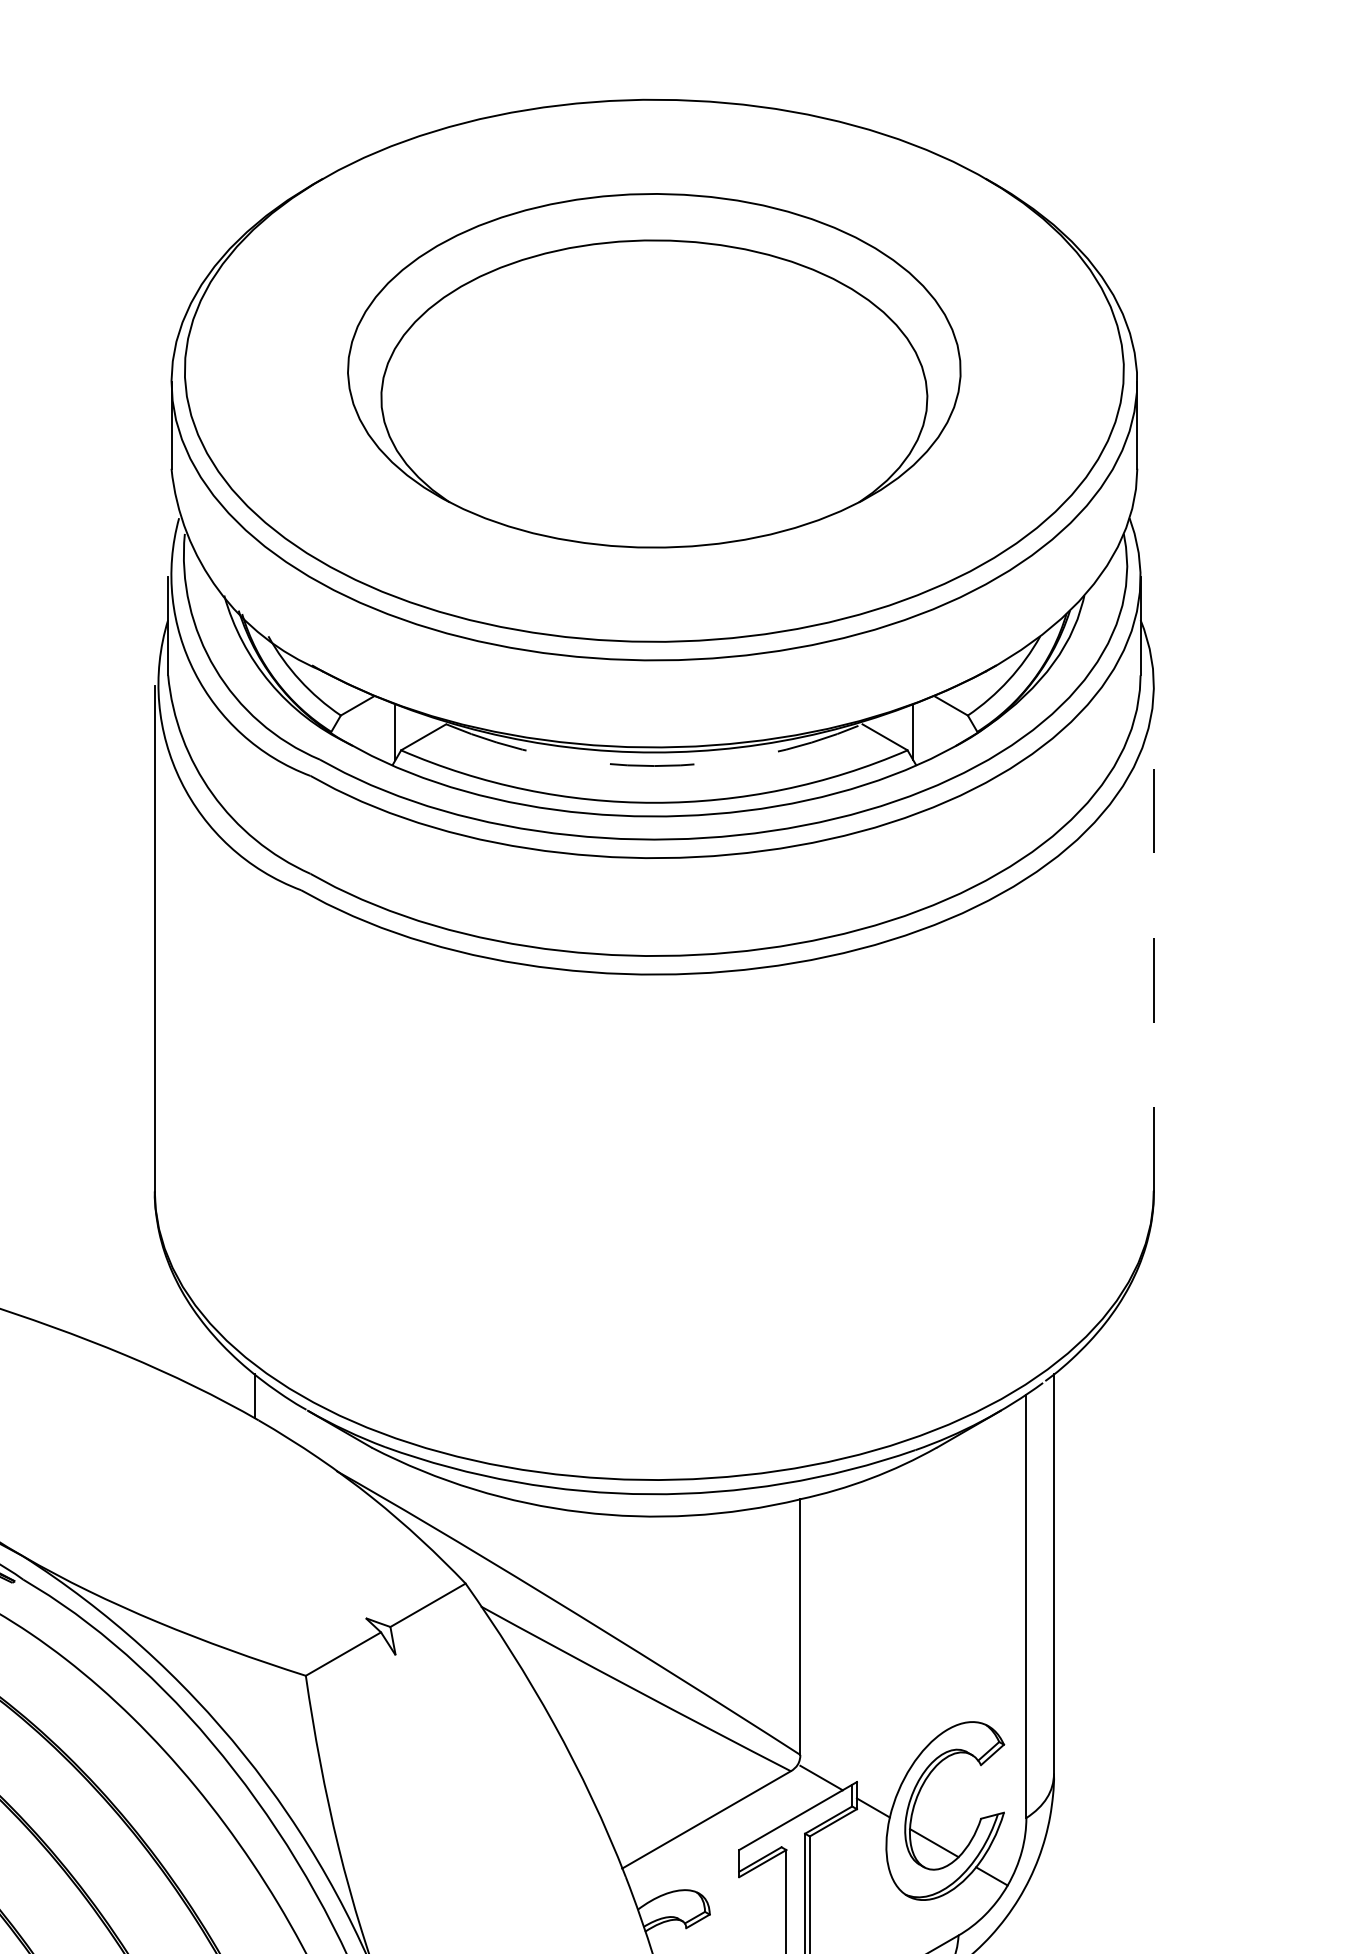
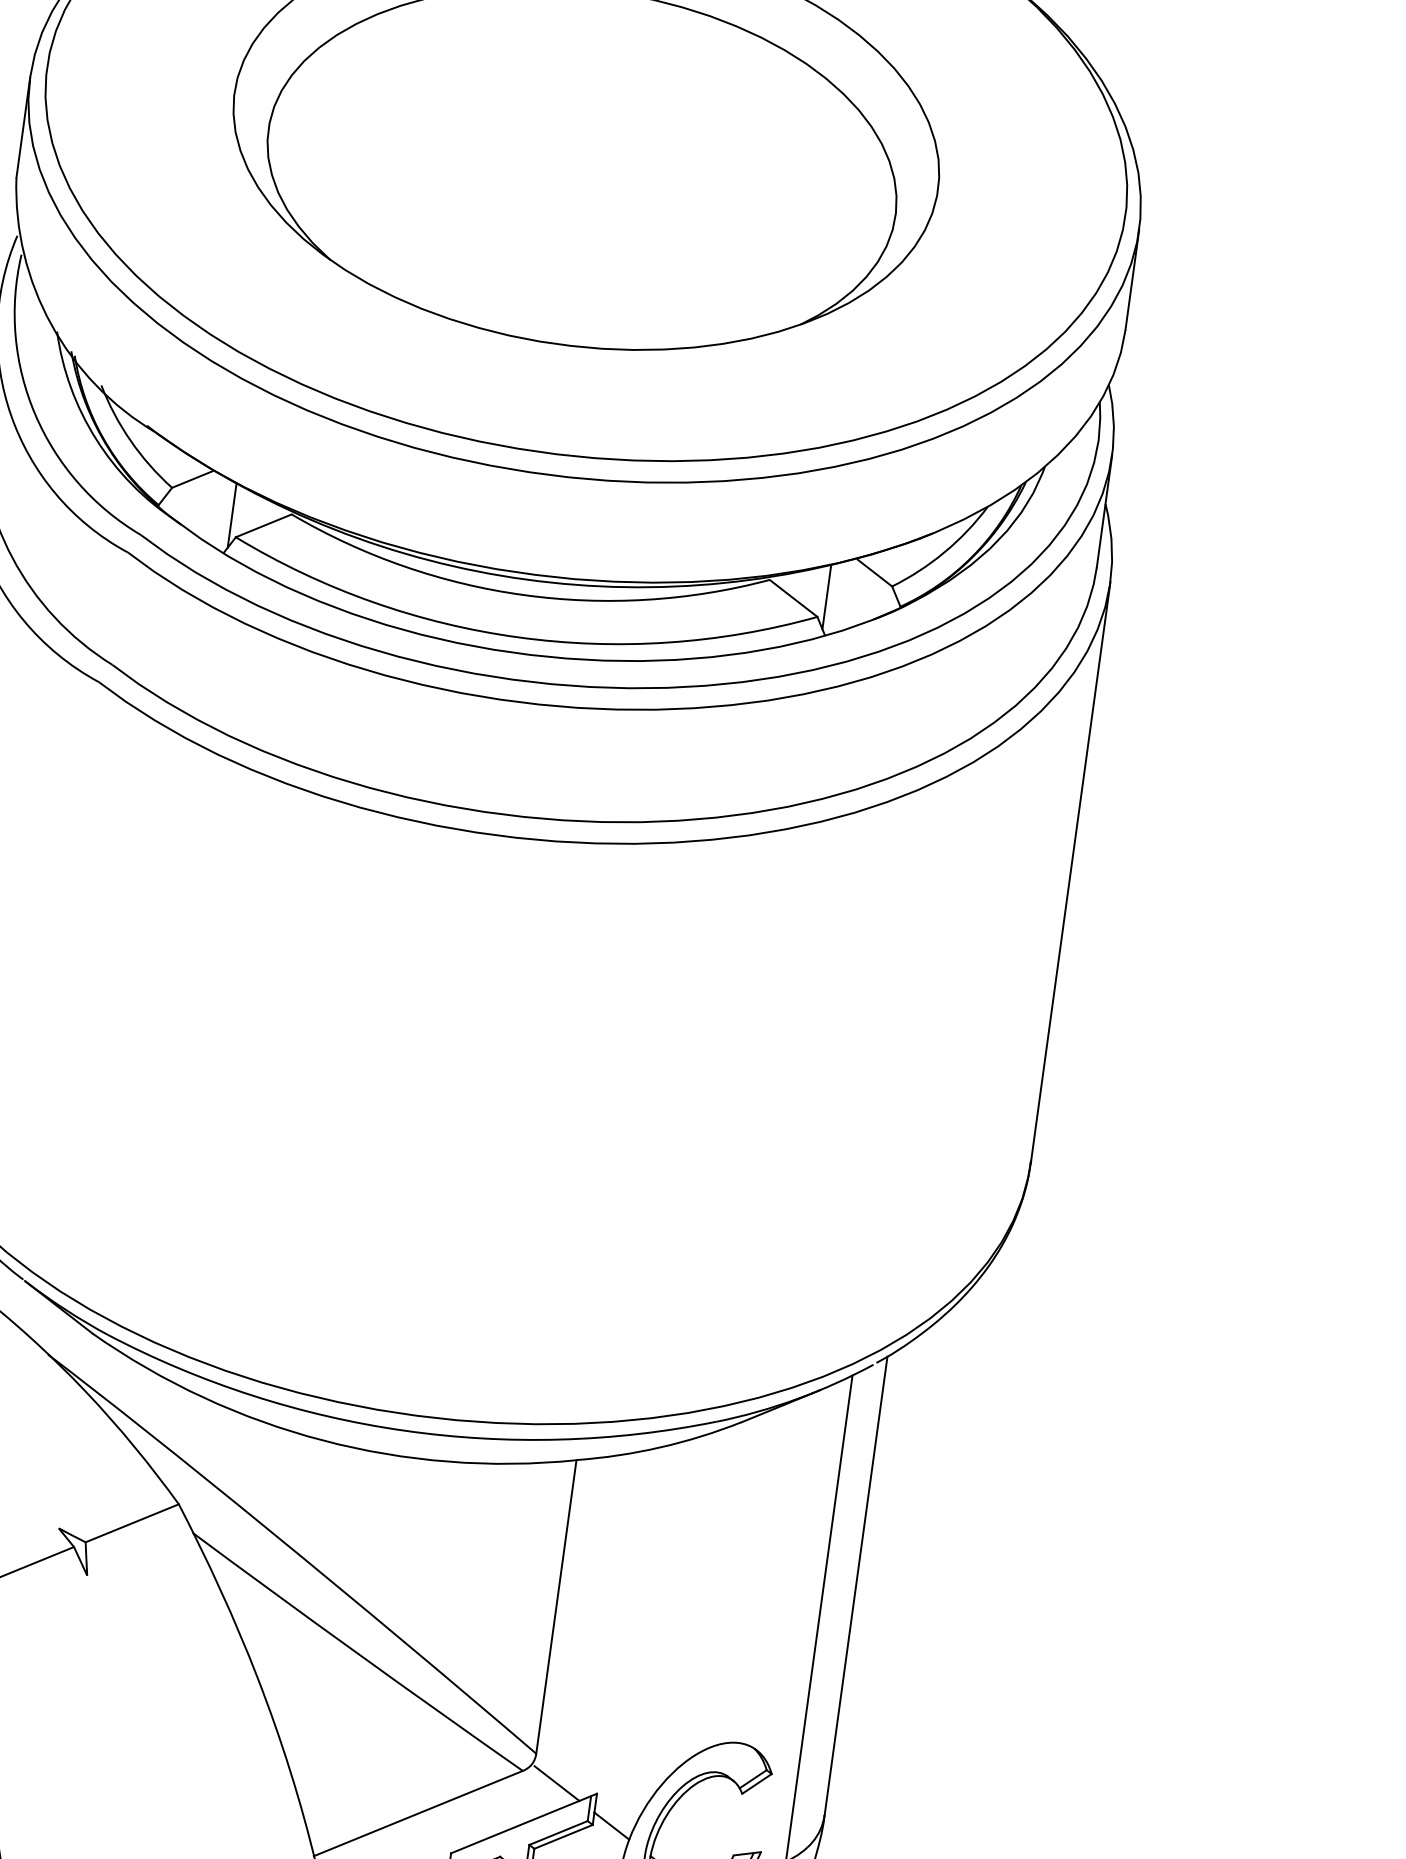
arc: (654, 766) -> (524, 595), dashed -> solid
line: (1153, 938) -> (1070, 871), dashed -> solid

